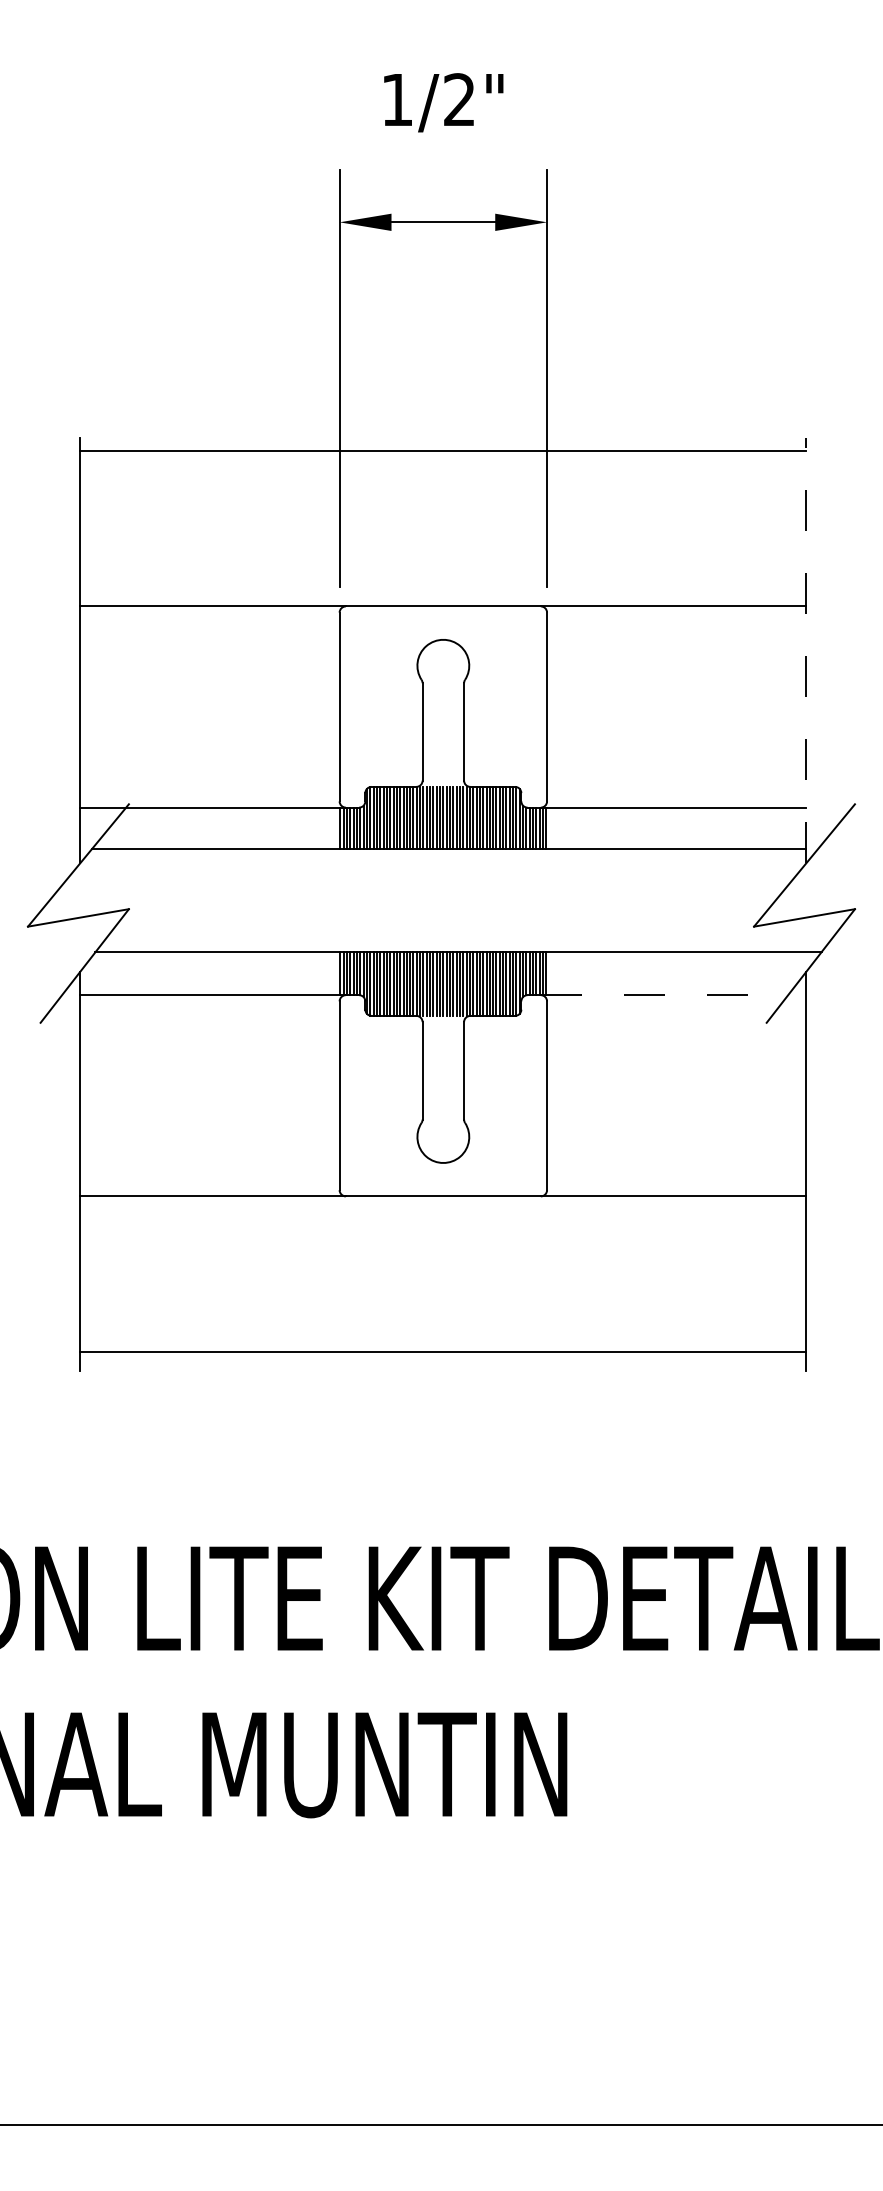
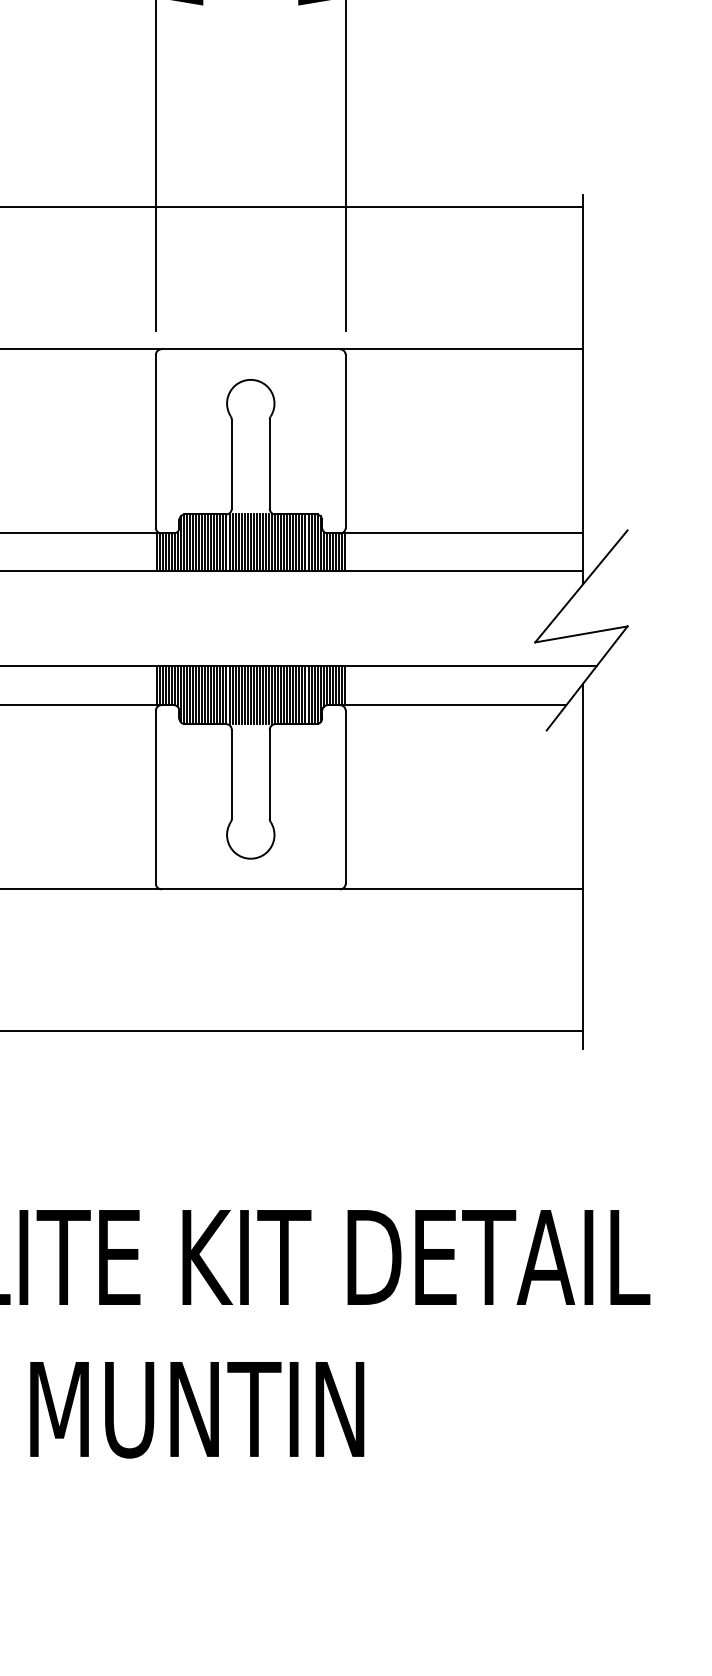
line: (806, 650) -> (583, 389), dashed -> solid
line: (664, 995) -> (453, 705), dashed -> solid

